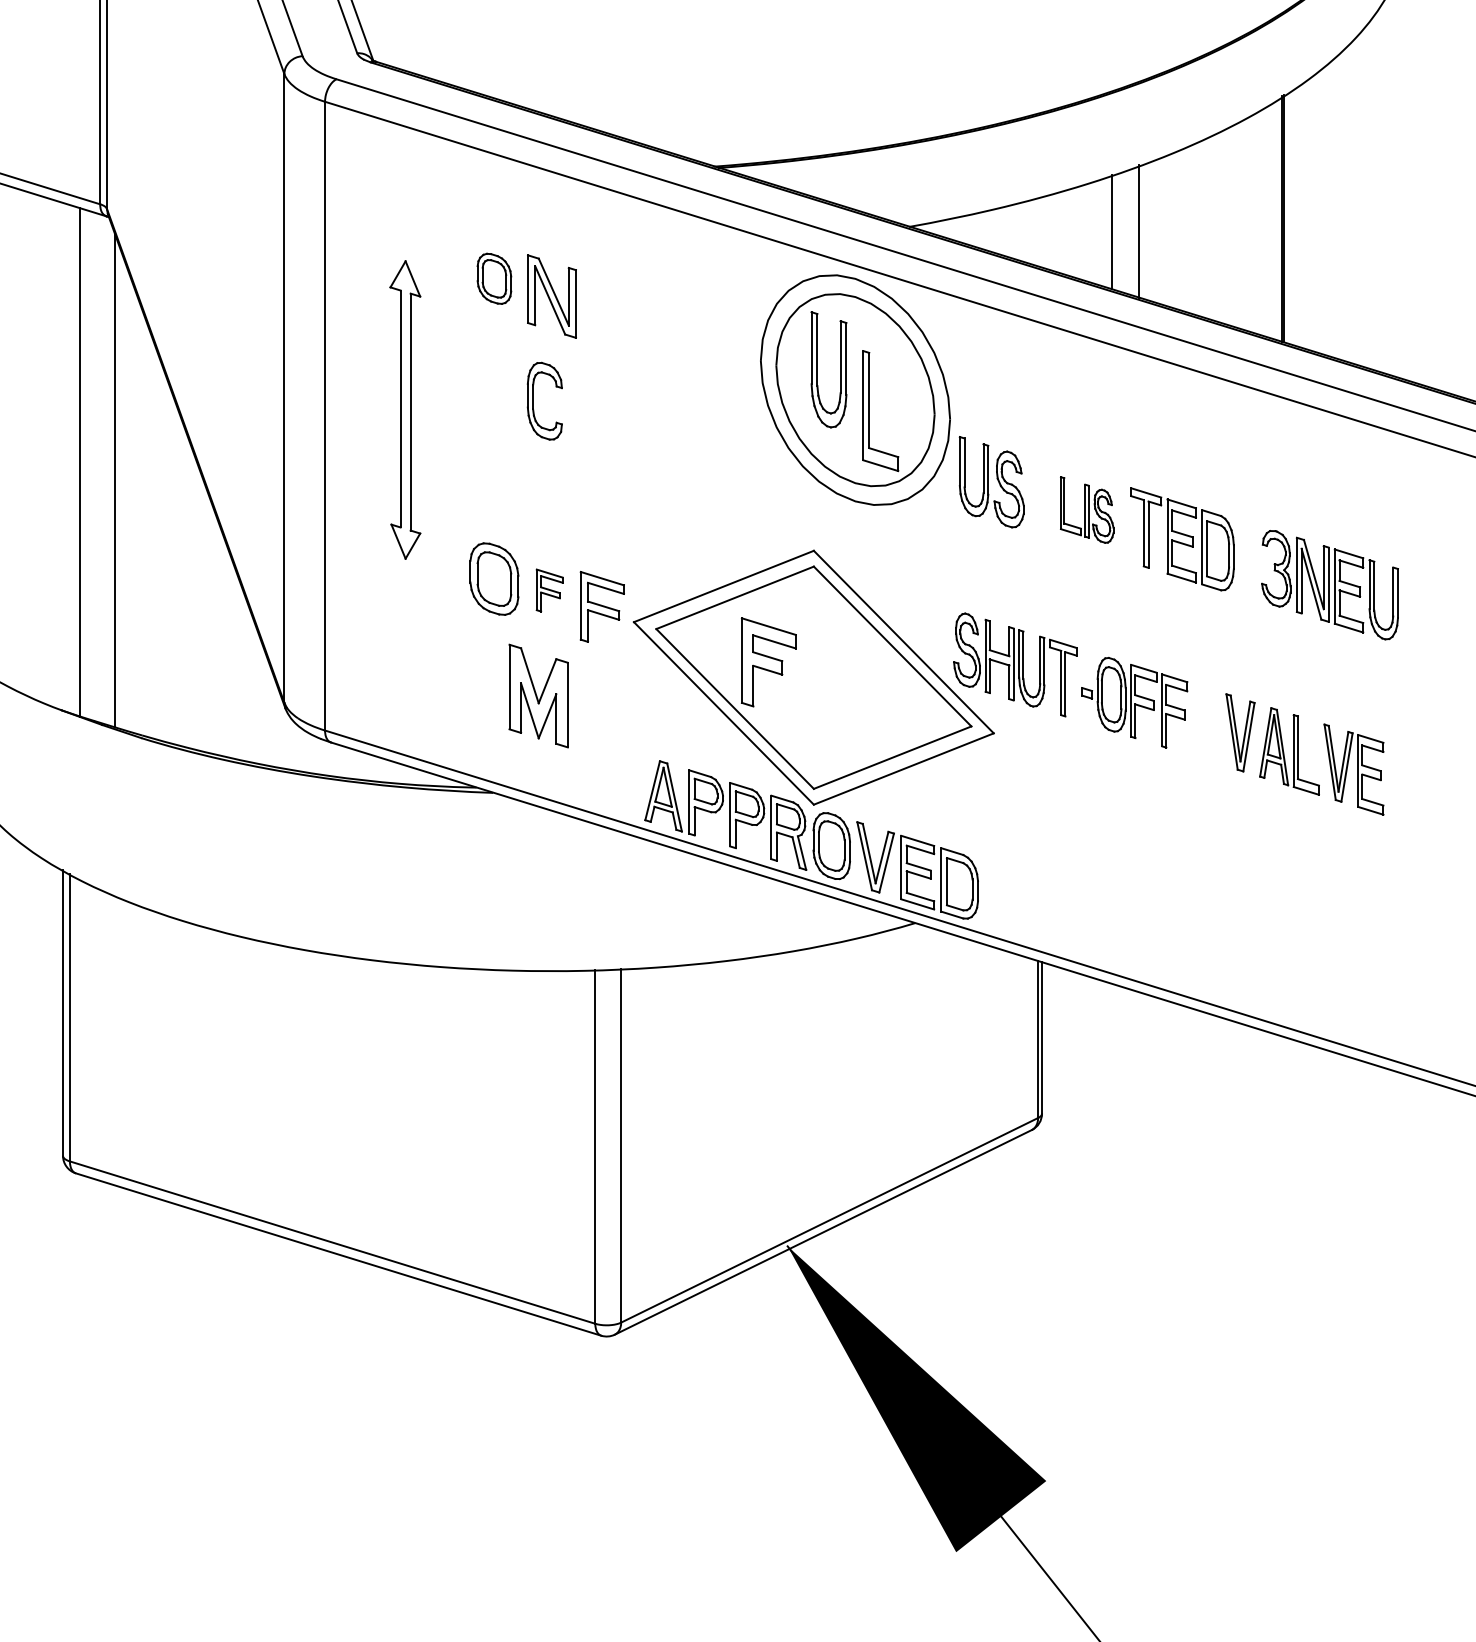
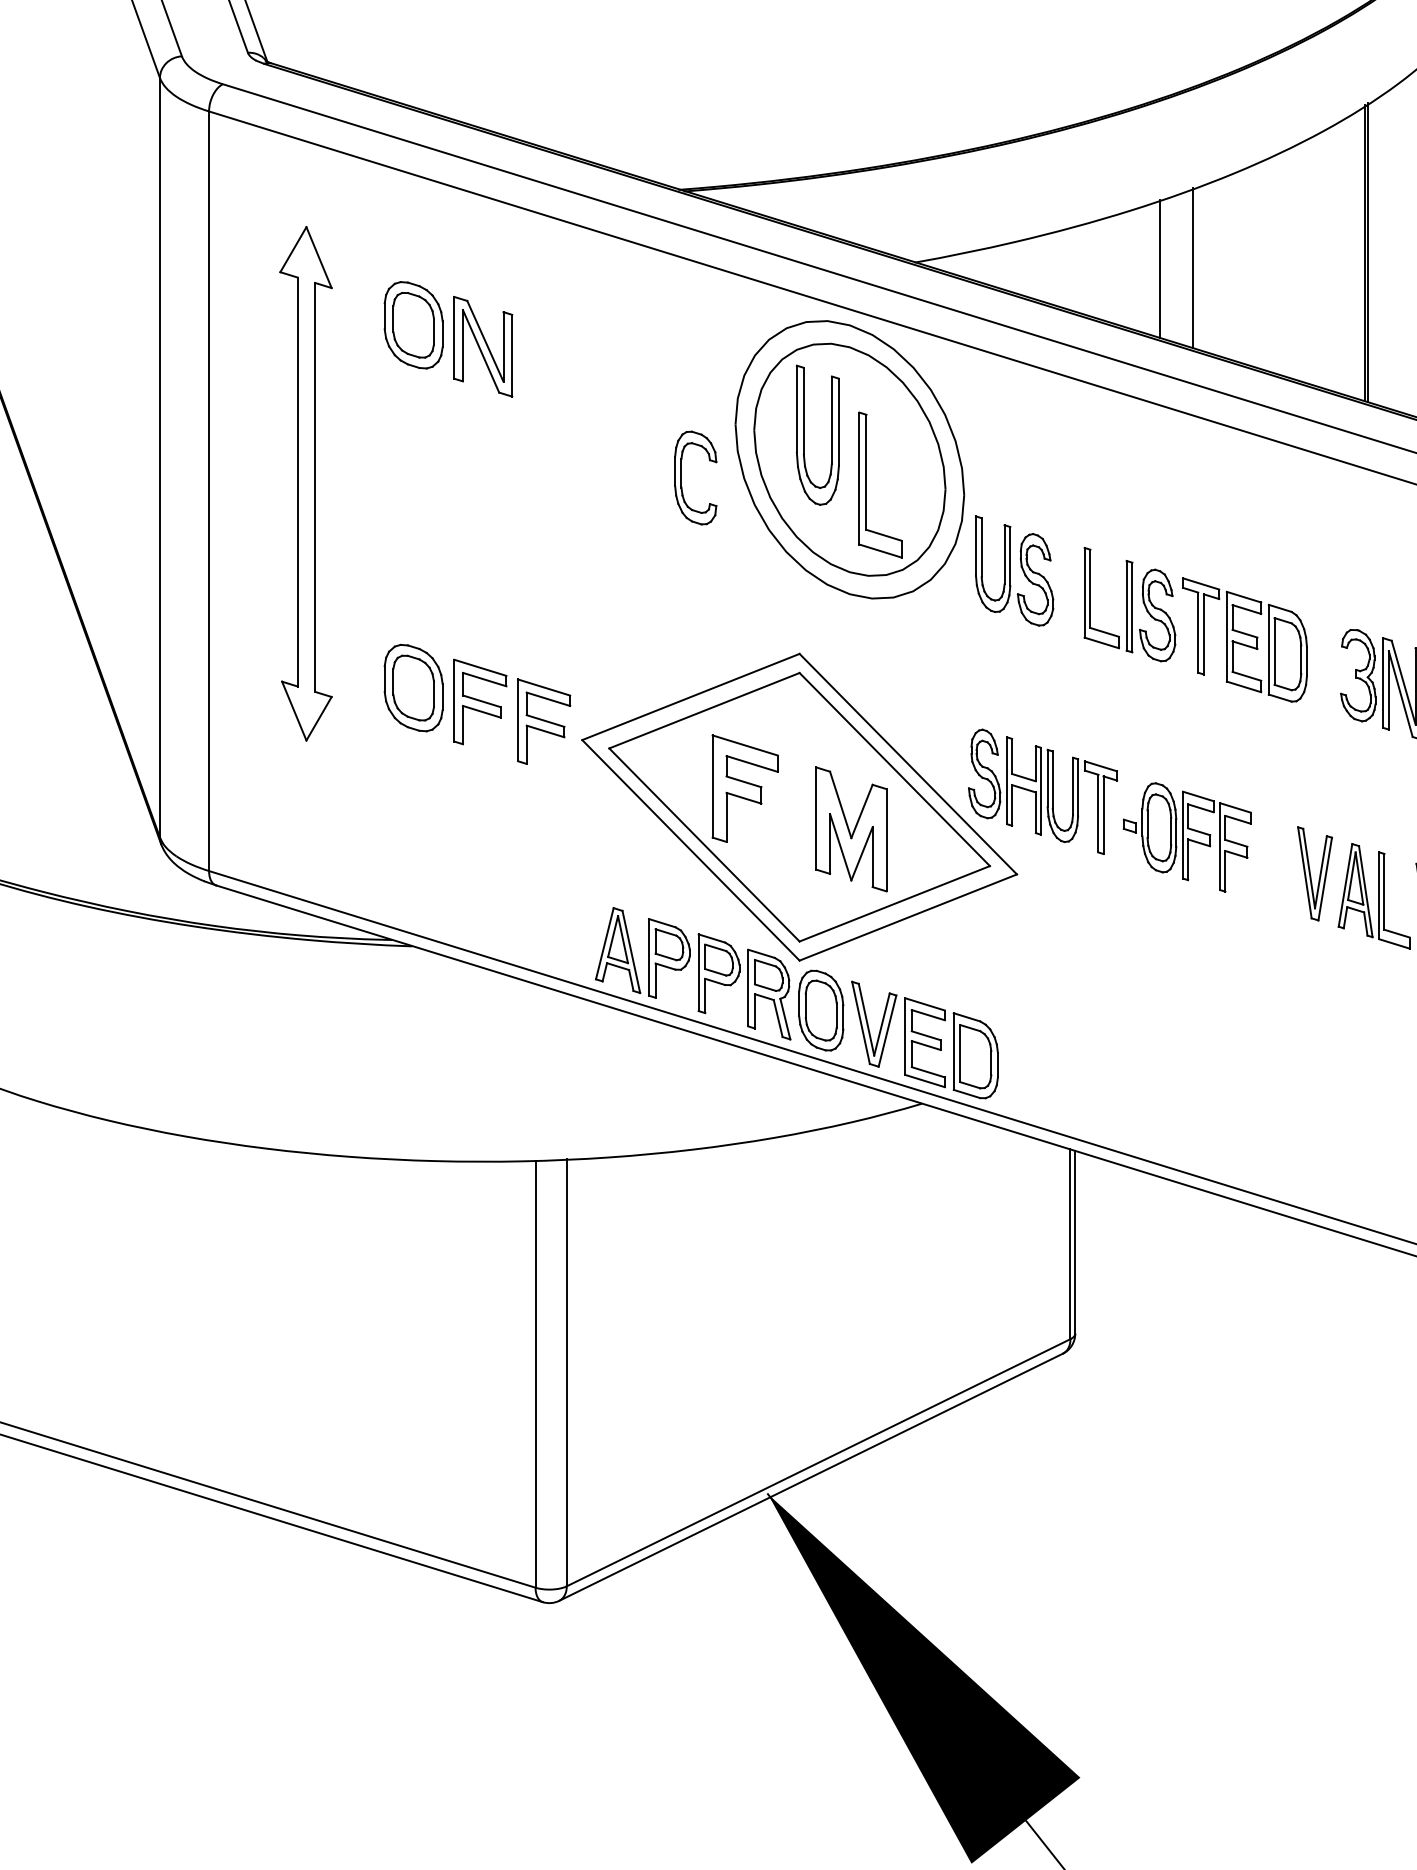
part: (494, 278) -> (413, 324), size x1.43
part: (533, 400) -> (681, 477), moved
part: (405, 409) -> (306, 483), size x1.43
part: (1086, 509) -> (1128, 603), size x1.43
part: (549, 590) -> (480, 701), size x1.67
part: (538, 695) -> (851, 828), moved

